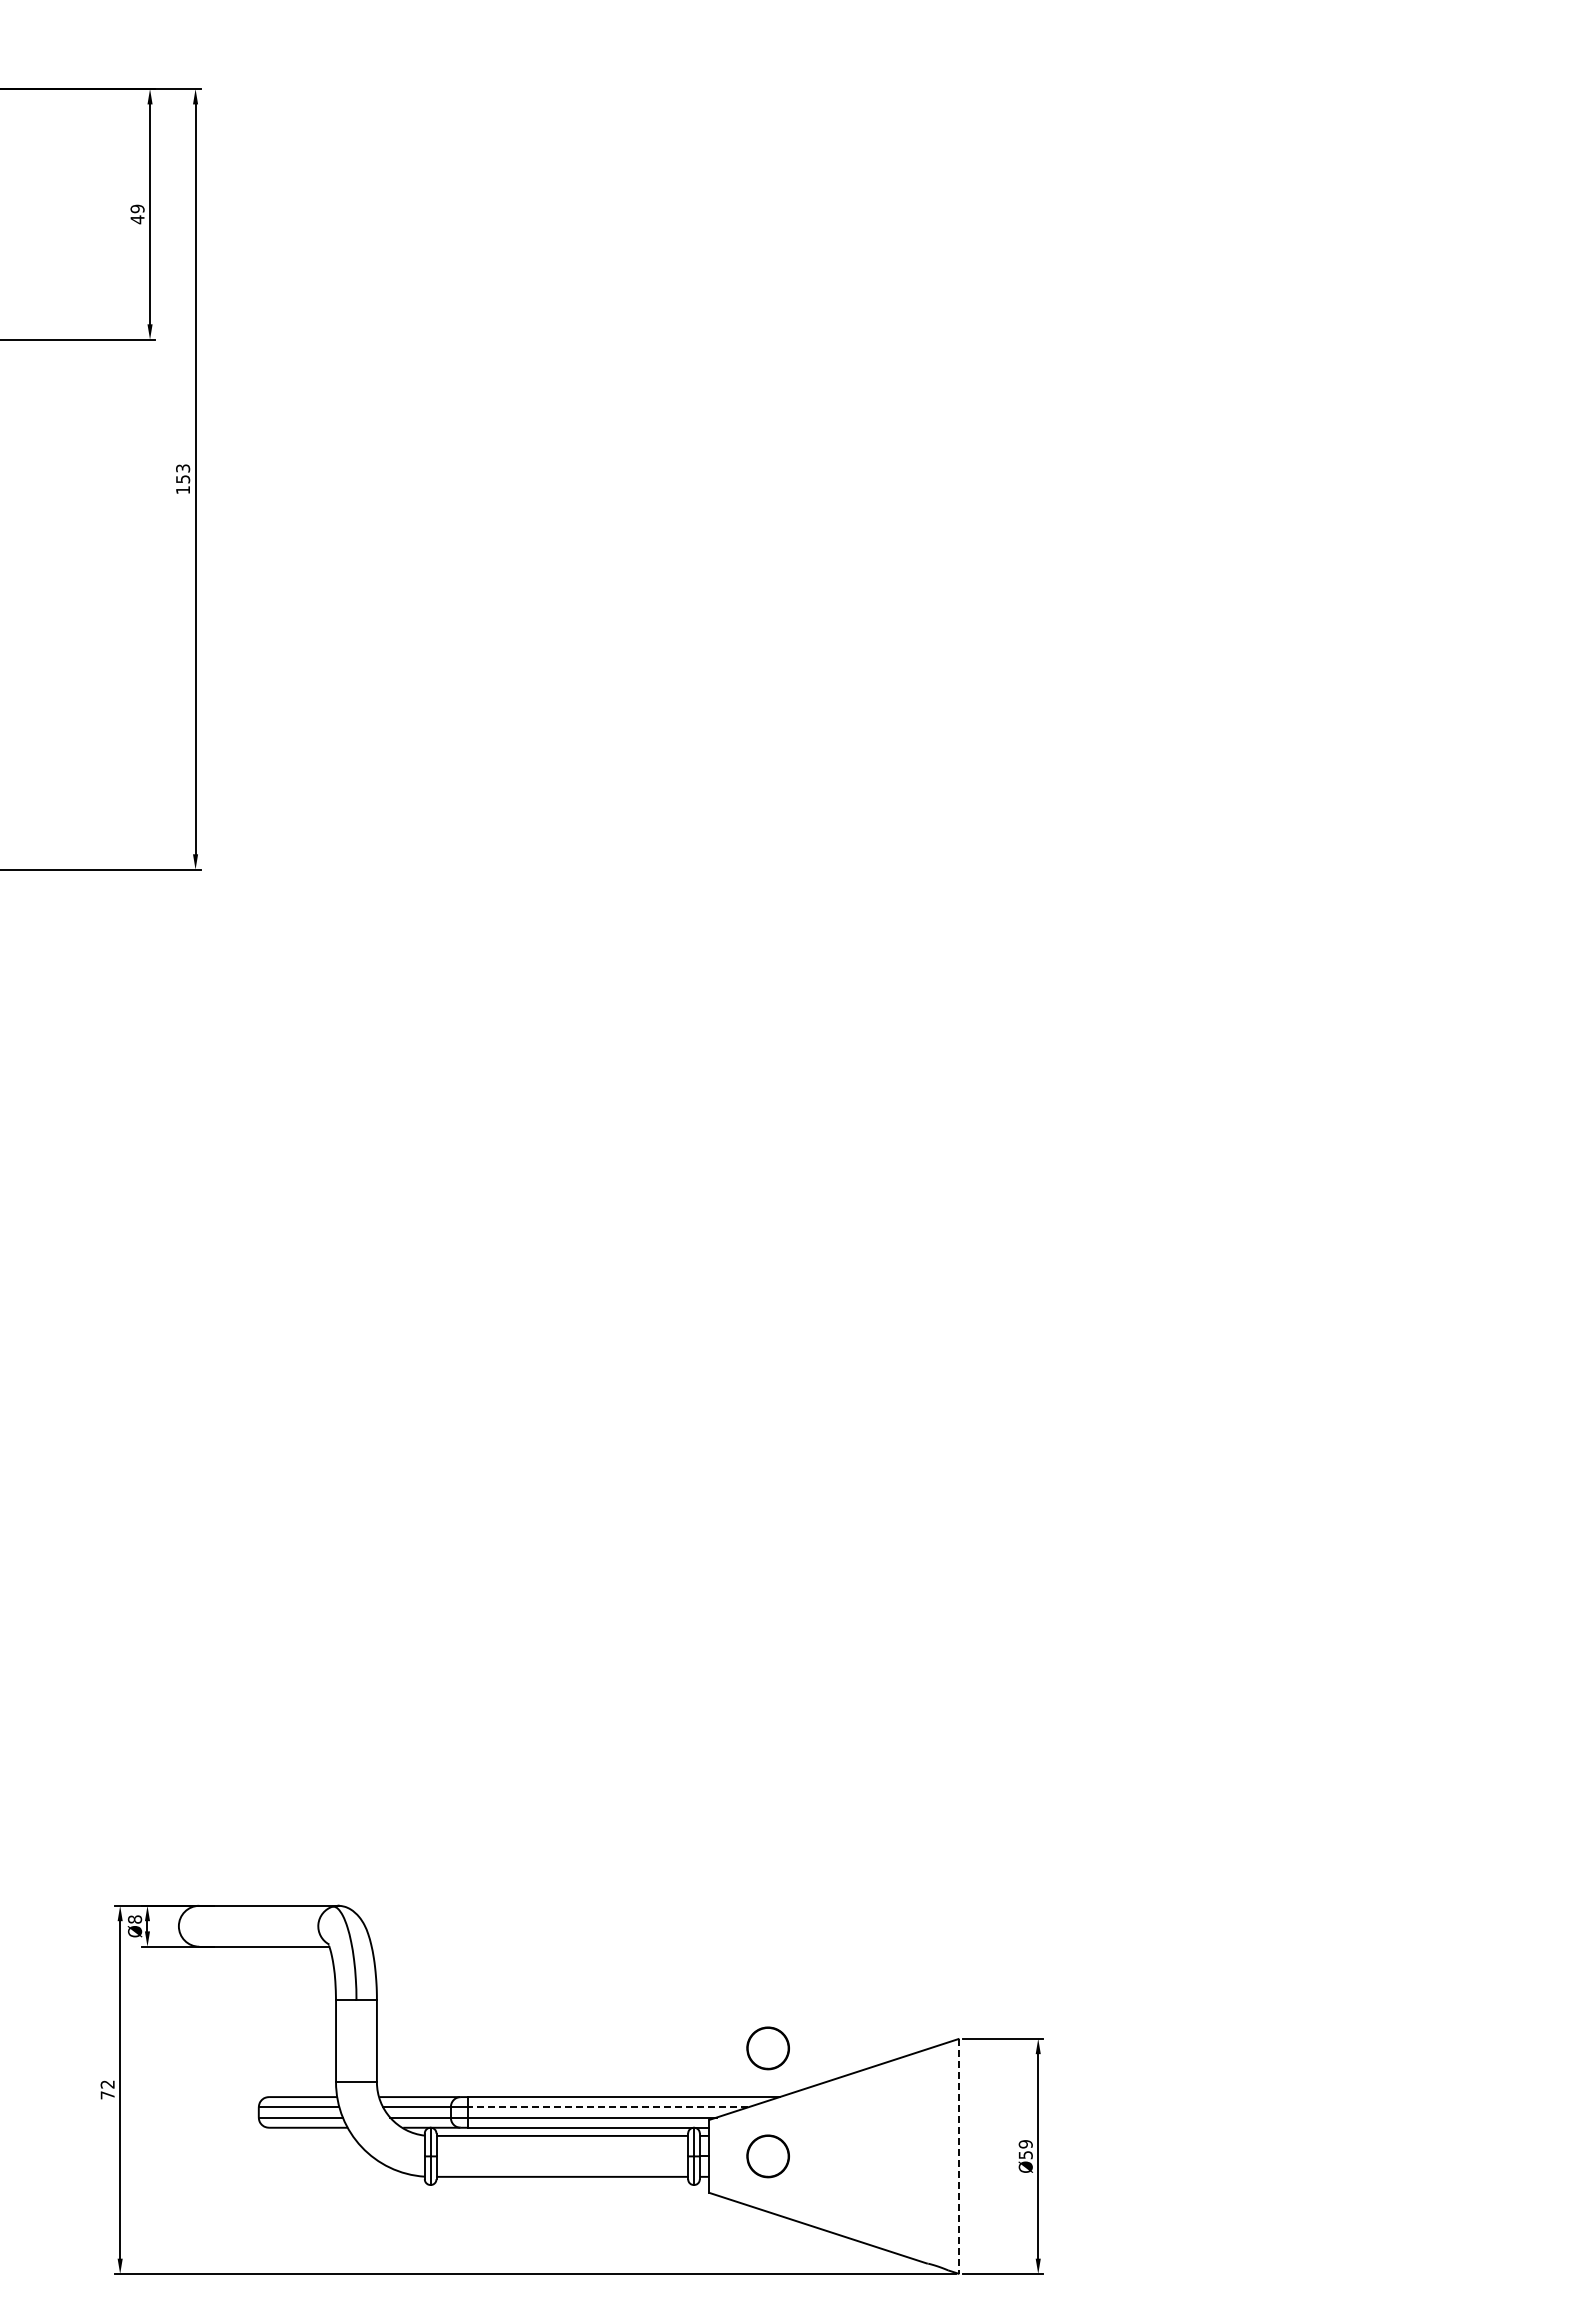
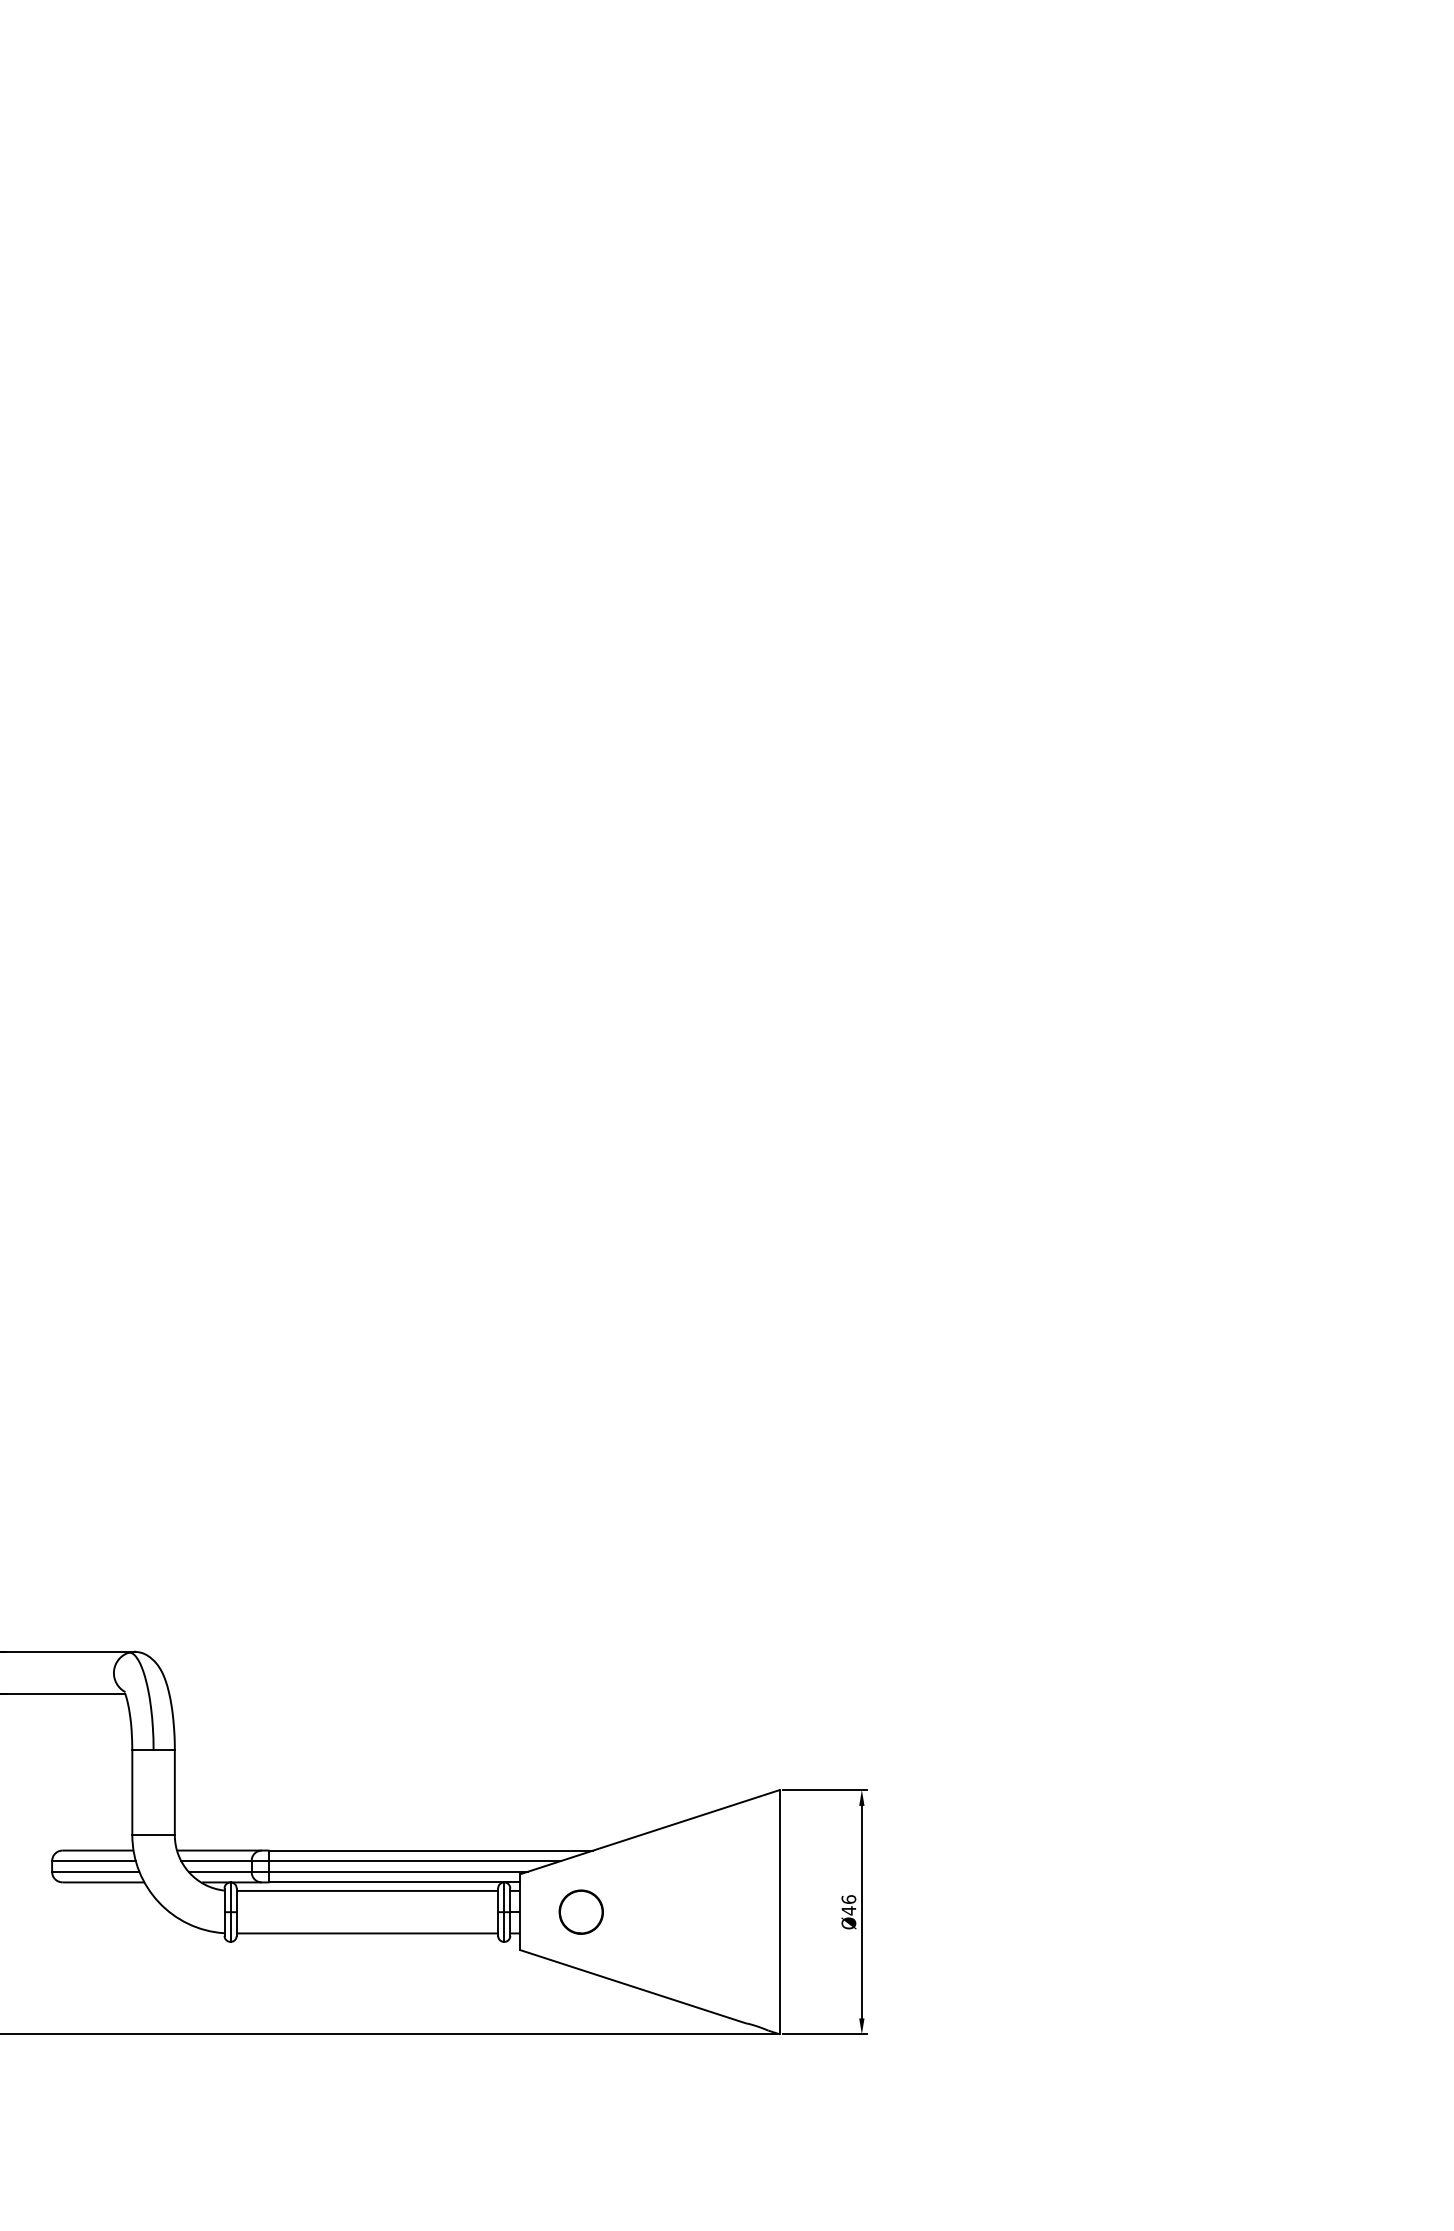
part: (767, 2048) -> (580, 1800), removed
line: (607, 2107) -> (414, 1861), dashed -> solid
text: (1025, 2149) -> (848, 1905), Ø59 -> Ø46
line: (959, 2156) -> (780, 1912), dashed -> solid

